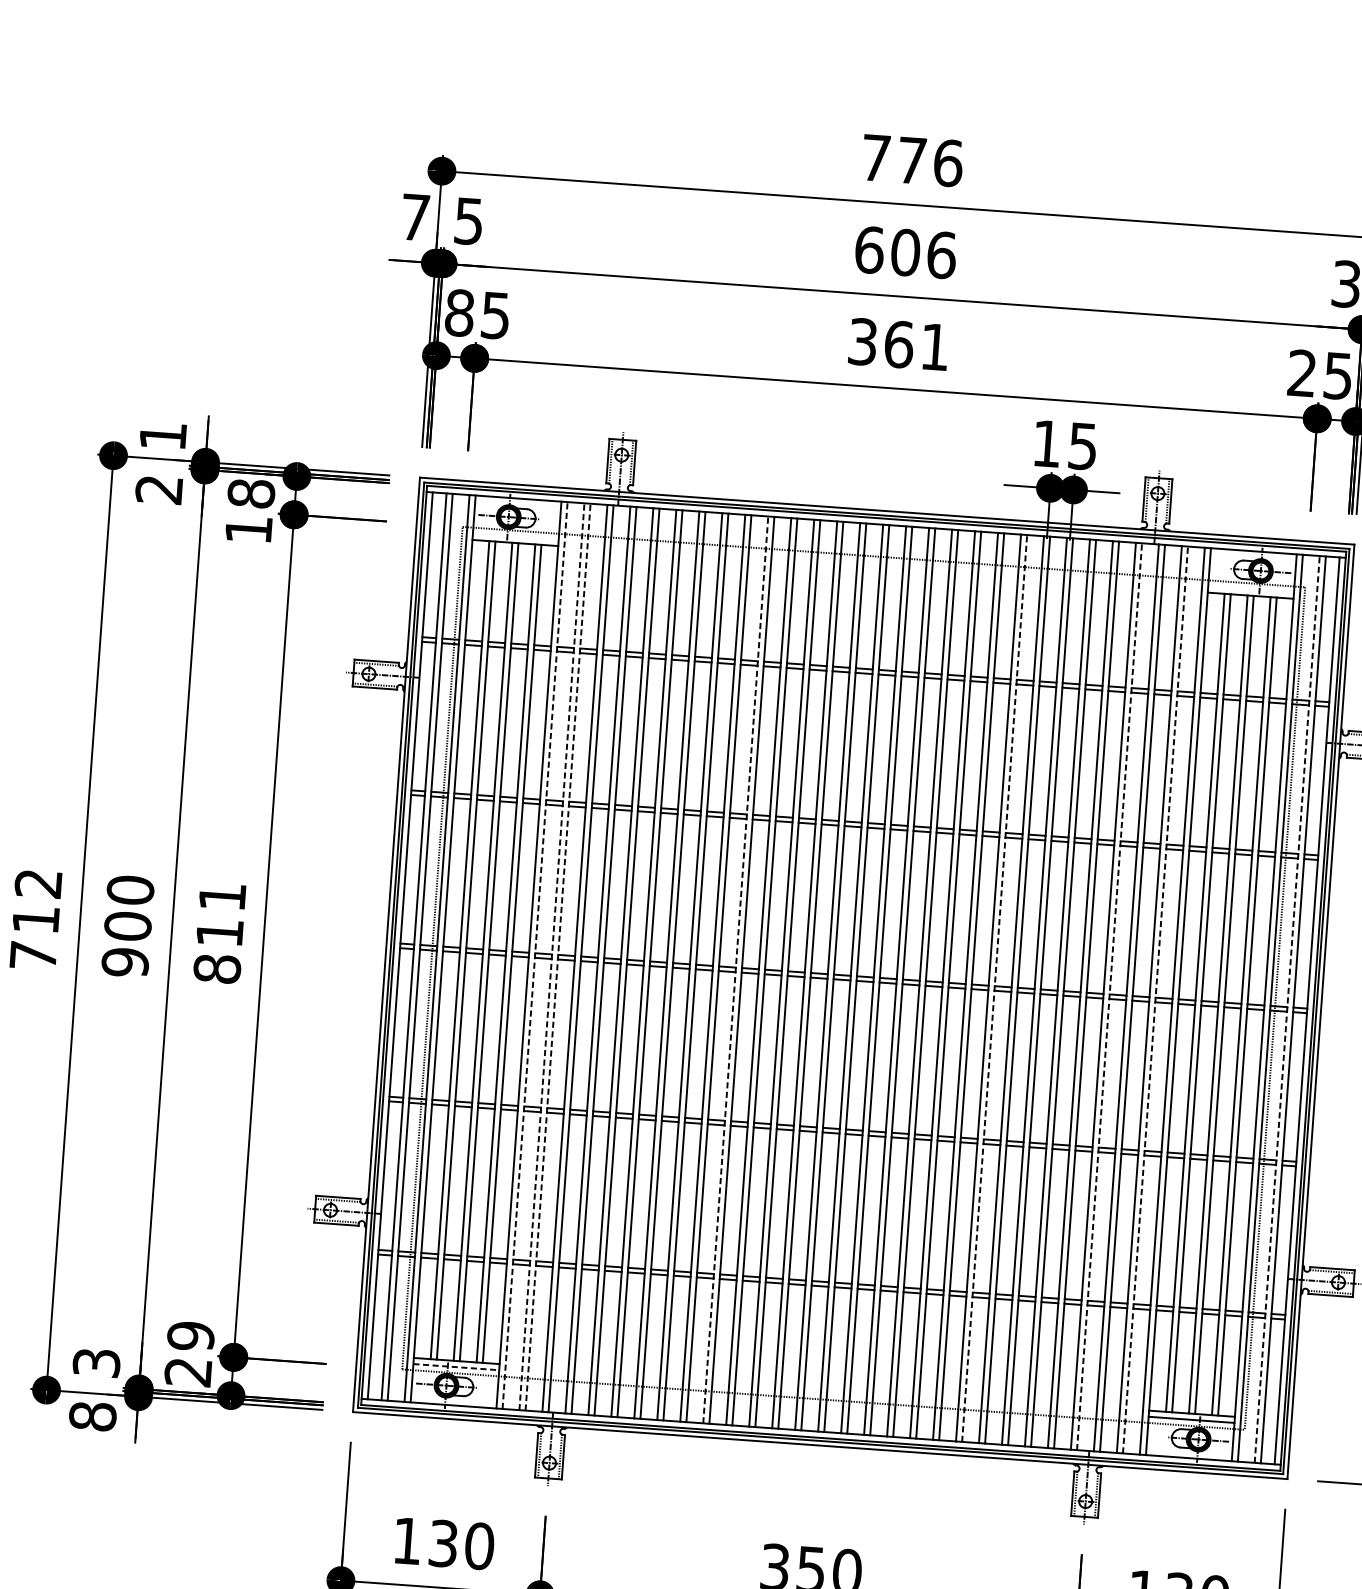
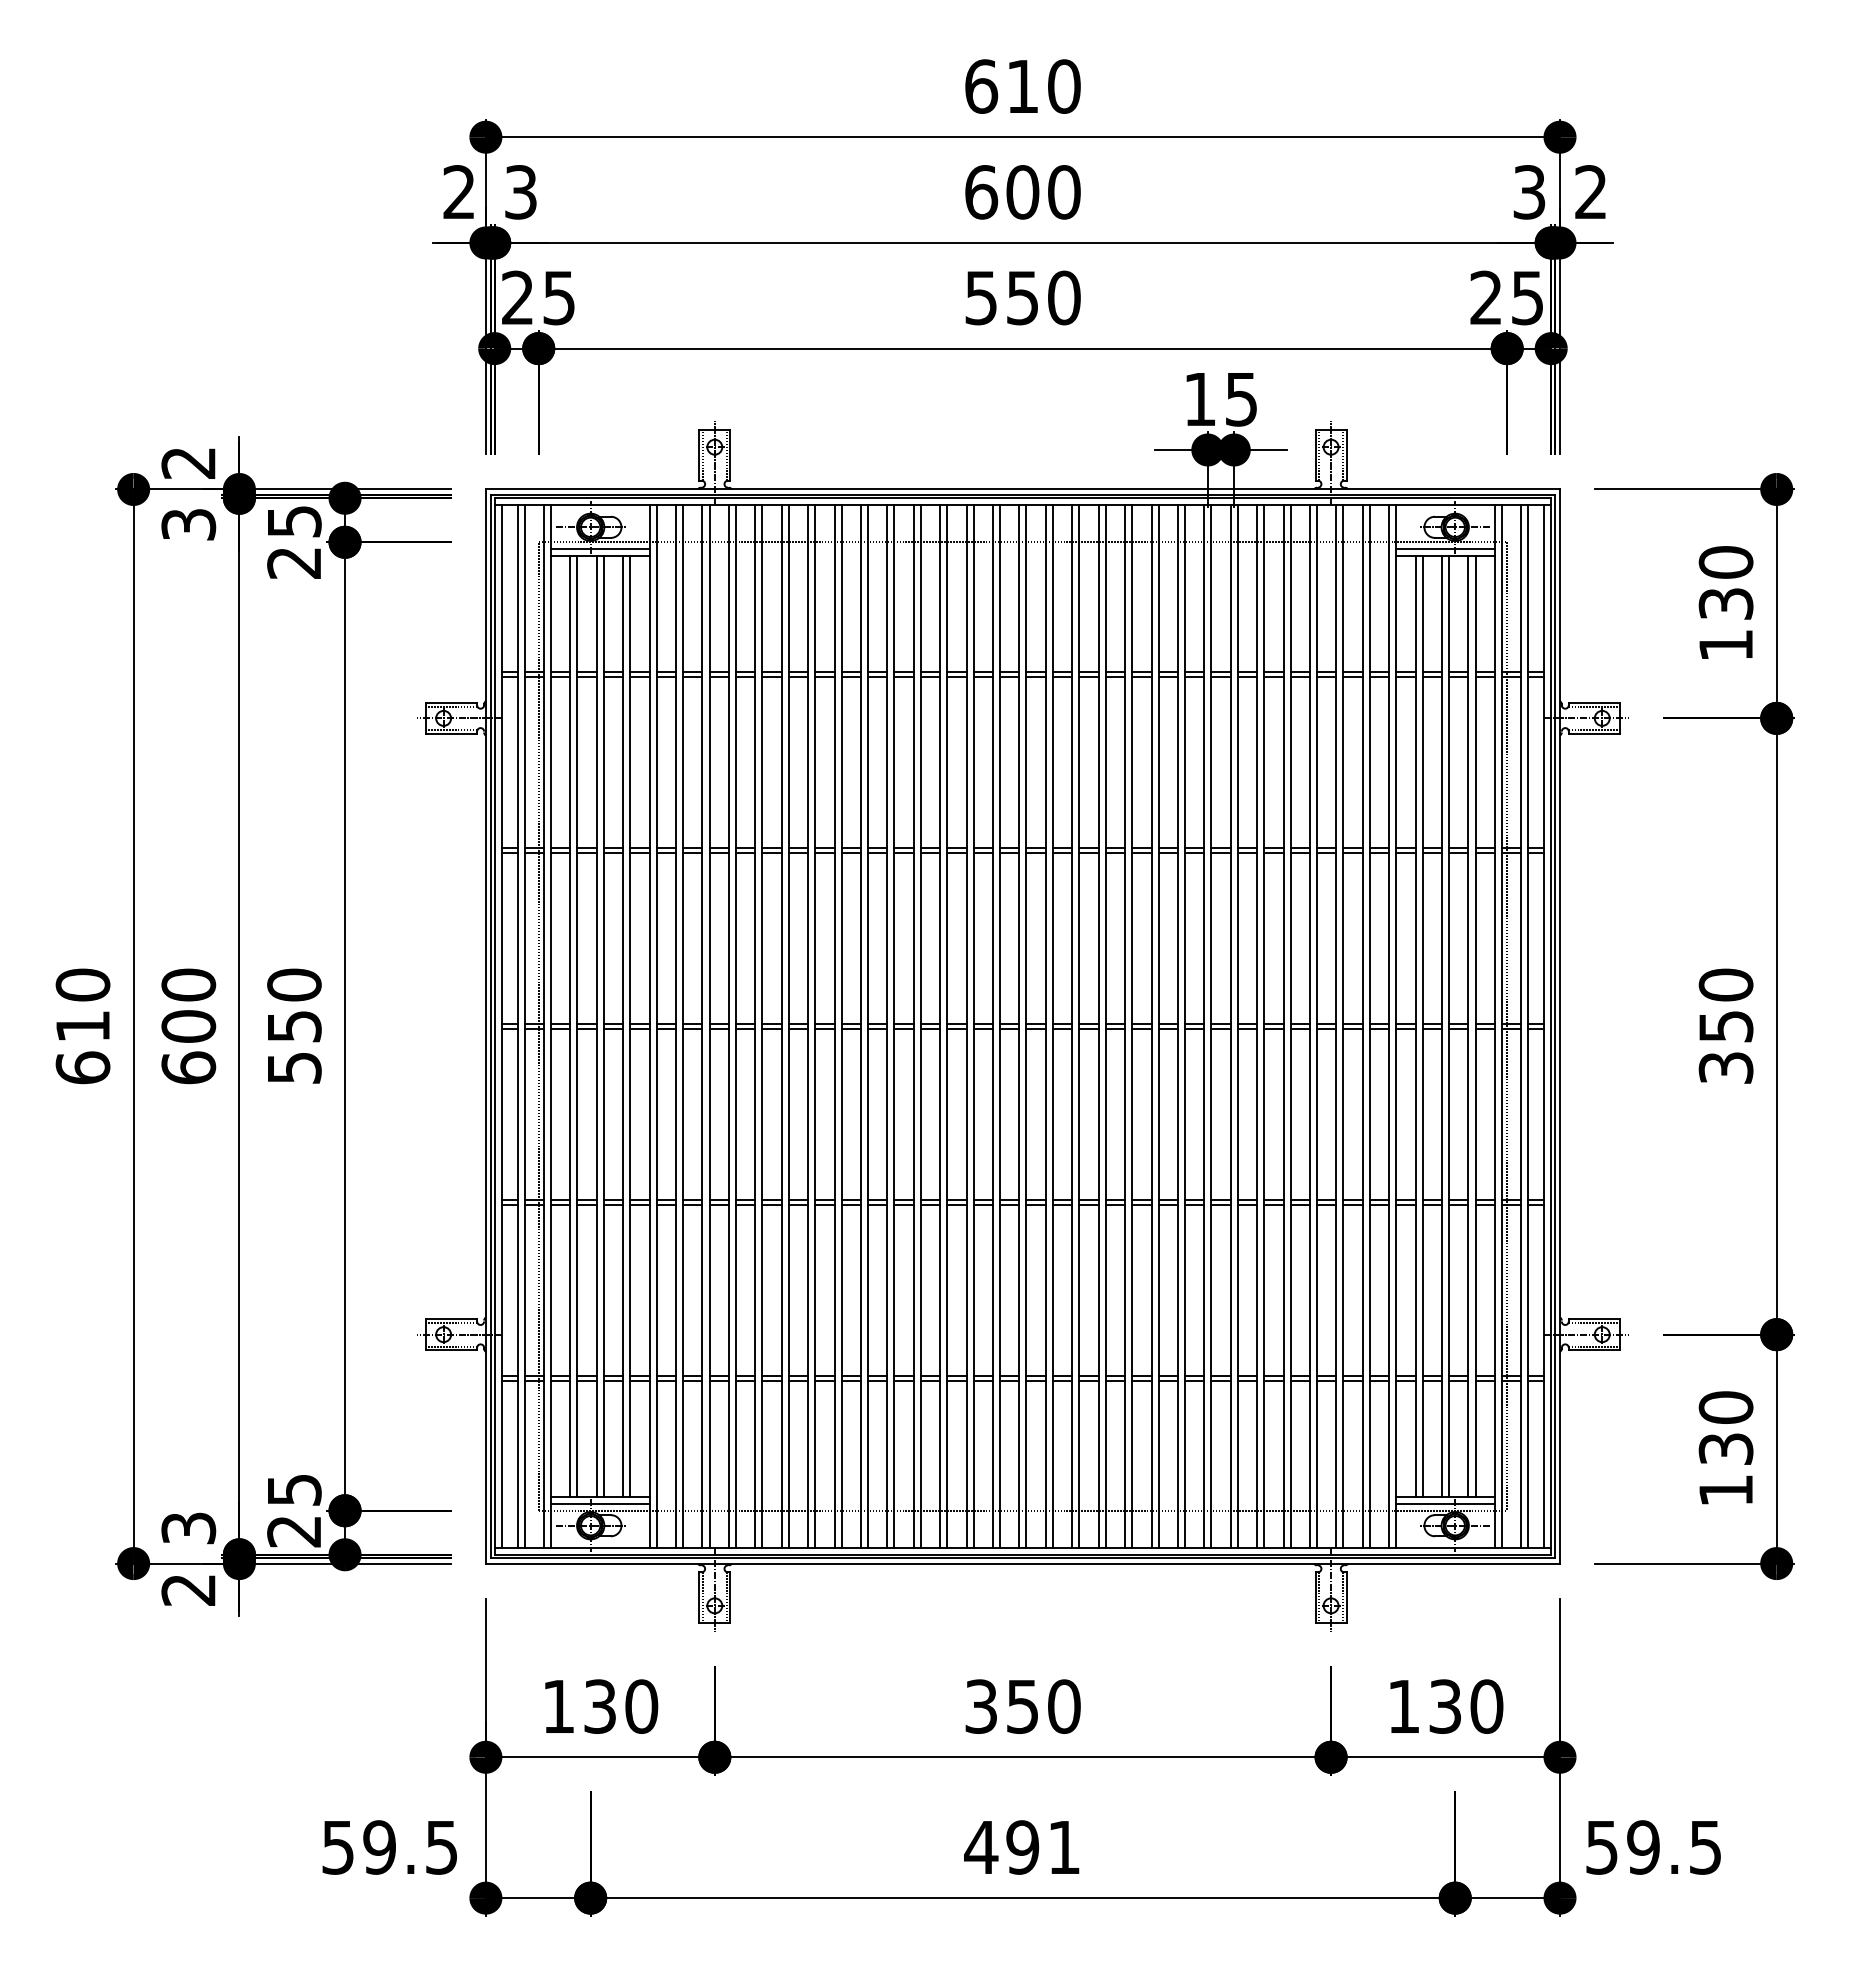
text: (911, 160) -> (1022, 86), 776 -> 610
text: (414, 216) -> (458, 191), 7 -> 2
text: (468, 220) -> (520, 191), 5 -> 3
text: (941, 255) -> (1064, 192), 606 -> 600
text: (459, 312) -> (517, 297), 85 -> 25
text: (899, 344) -> (1023, 297), 361 -> 550
text: (162, 436) -> (188, 463), 1 -> 2
text: (159, 489) -> (188, 524), 2 -> 3
text: (250, 510) -> (294, 541), 18 -> 25
line: (515, 537) -> (600, 549), added
line: (1251, 589) -> (1445, 549), added
text: (35, 919) -> (82, 1026), 712 -> 610
text: (219, 932) -> (294, 1026), 811 -> 550
line: (534, 955) -> (656, 1026), dashed -> solid
line: (552, 956) -> (676, 1026), dashed -> solid
line: (558, 957) -> (683, 1026), dashed -> solid
text: (125, 961) -> (188, 1067), 900 -> 600
line: (735, 969) -> (887, 1026), dashed -> solid
line: (994, 988) -> (1184, 1026), dashed -> solid
line: (1109, 996) -> (1317, 1026), dashed -> solid
line: (1155, 999) -> (1369, 1026), dashed -> solid
line: (1287, 1009) -> (1521, 1026), dashed -> solid
text: (191, 1335) -> (294, 1489), 29 -> 25
line: (456, 1366) -> (600, 1503), dashed -> solid
text: (92, 1416) -> (188, 1589), 8 -> 2

